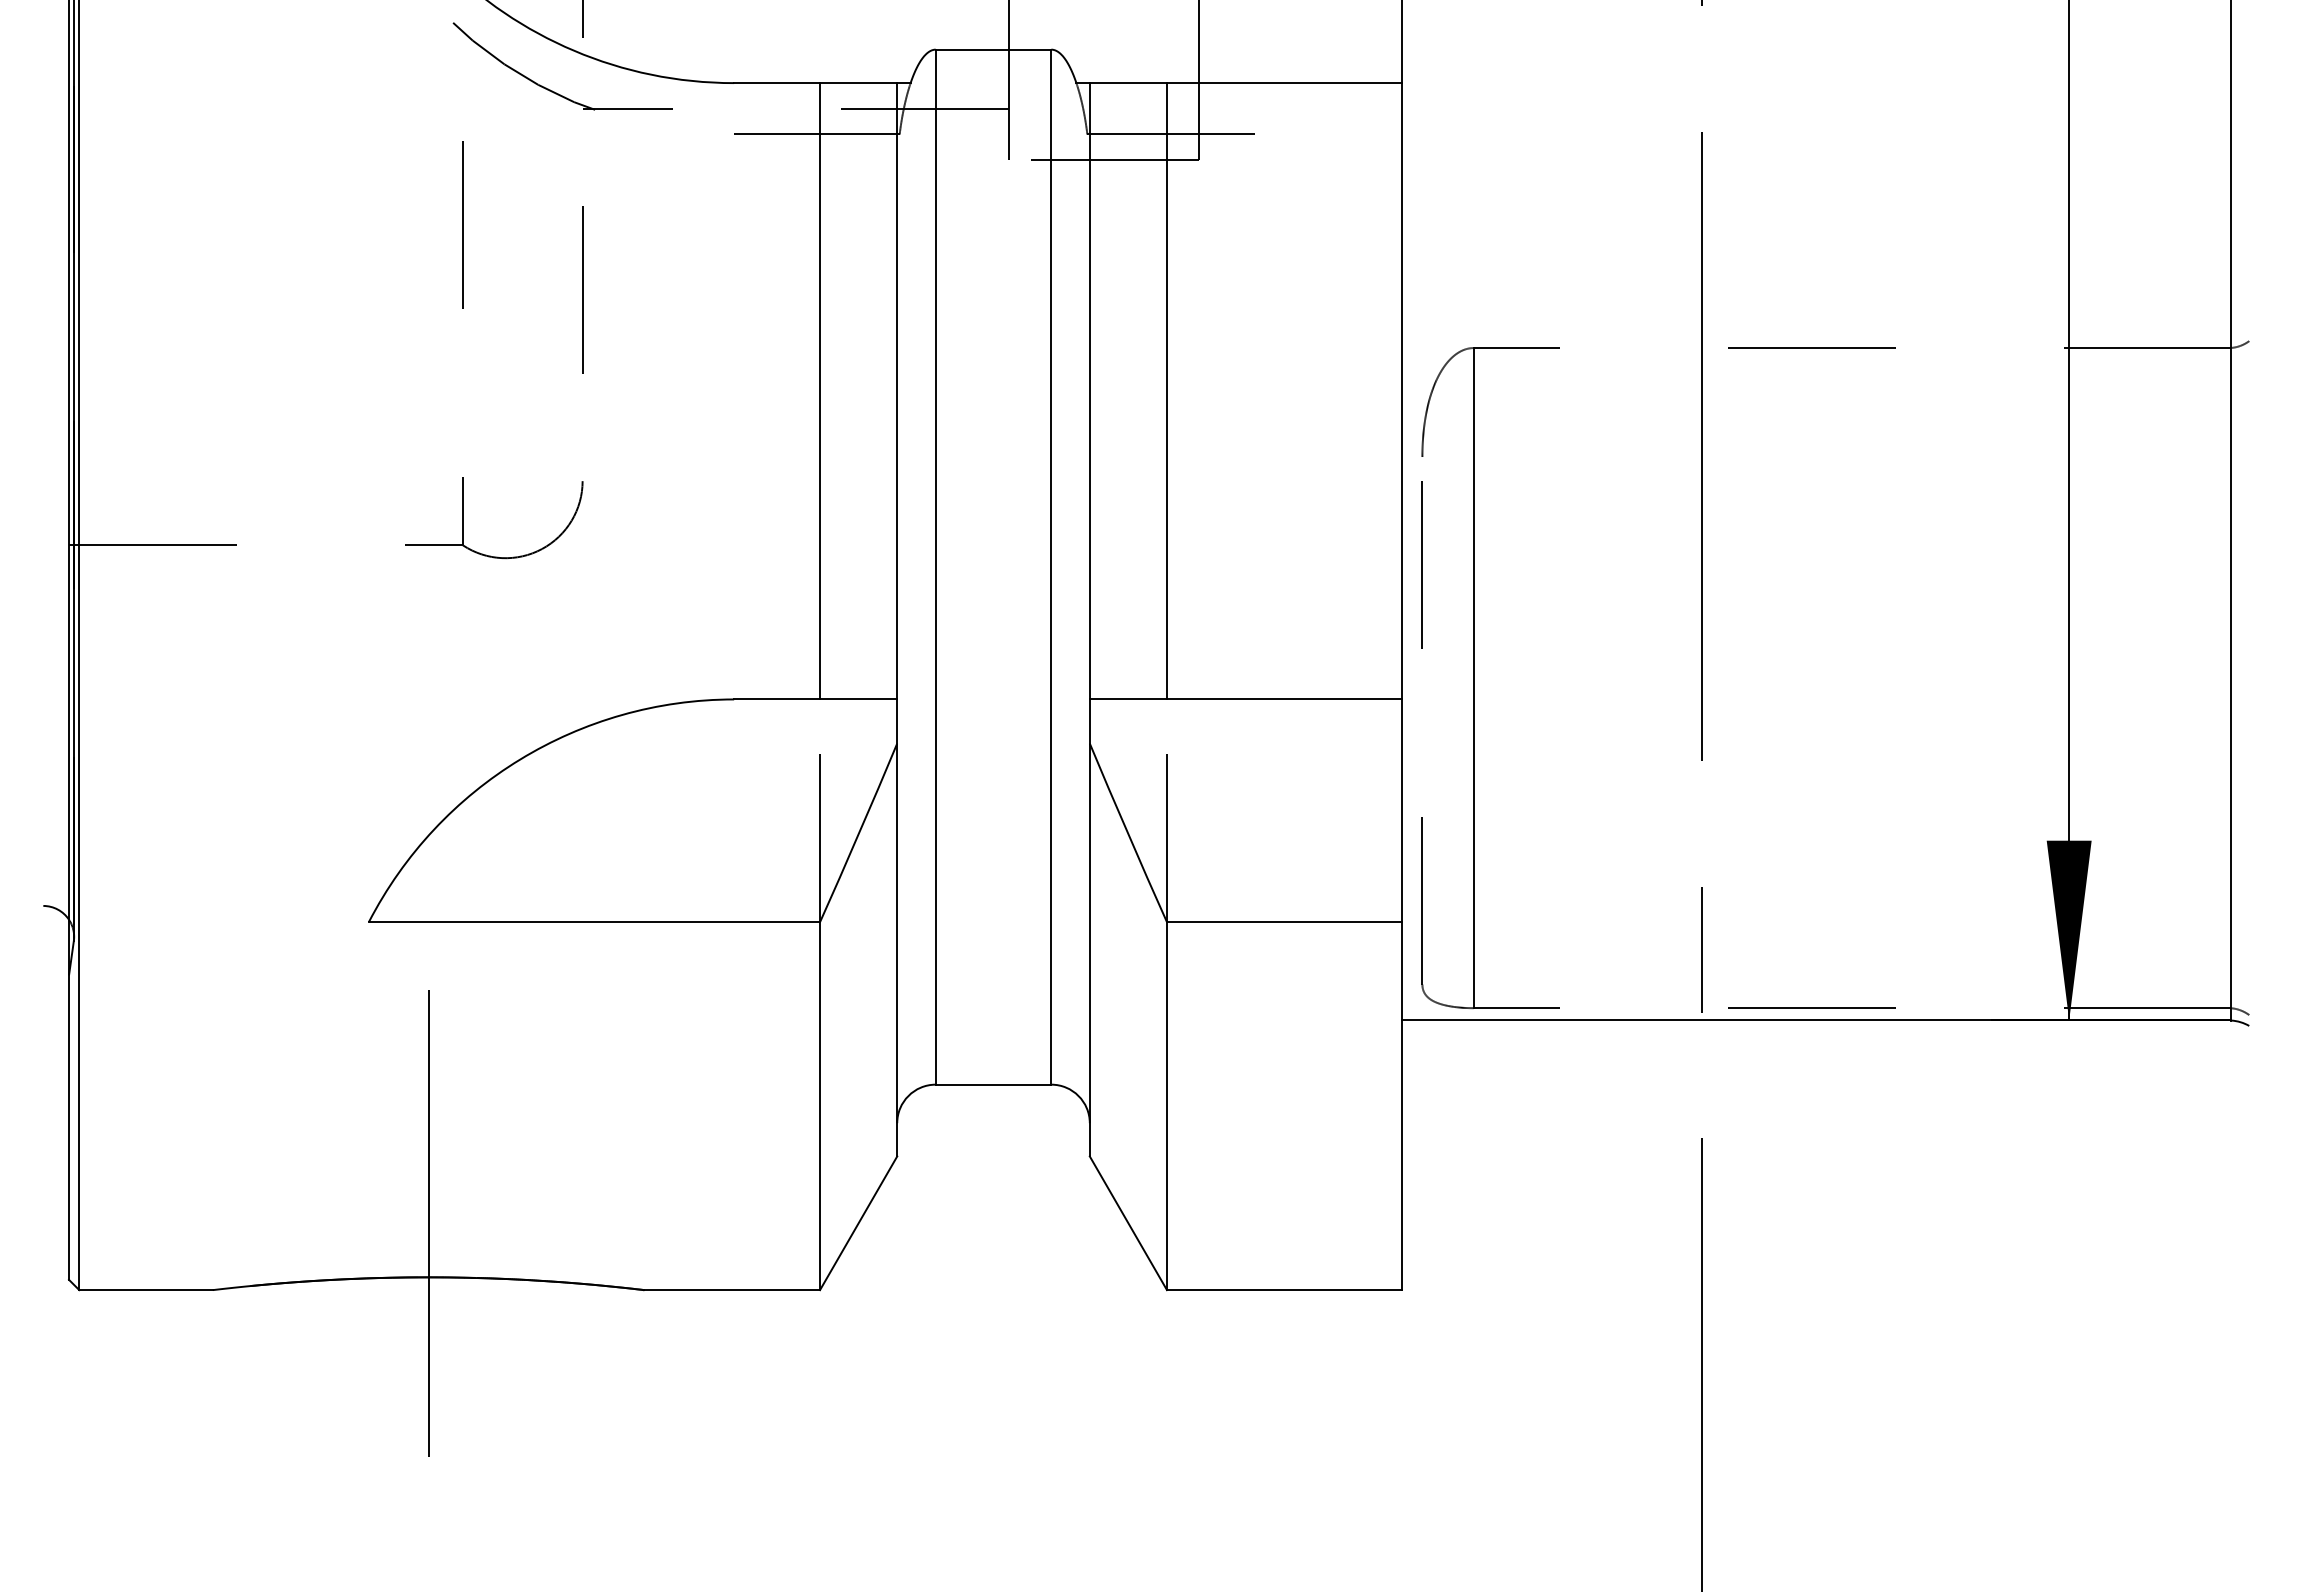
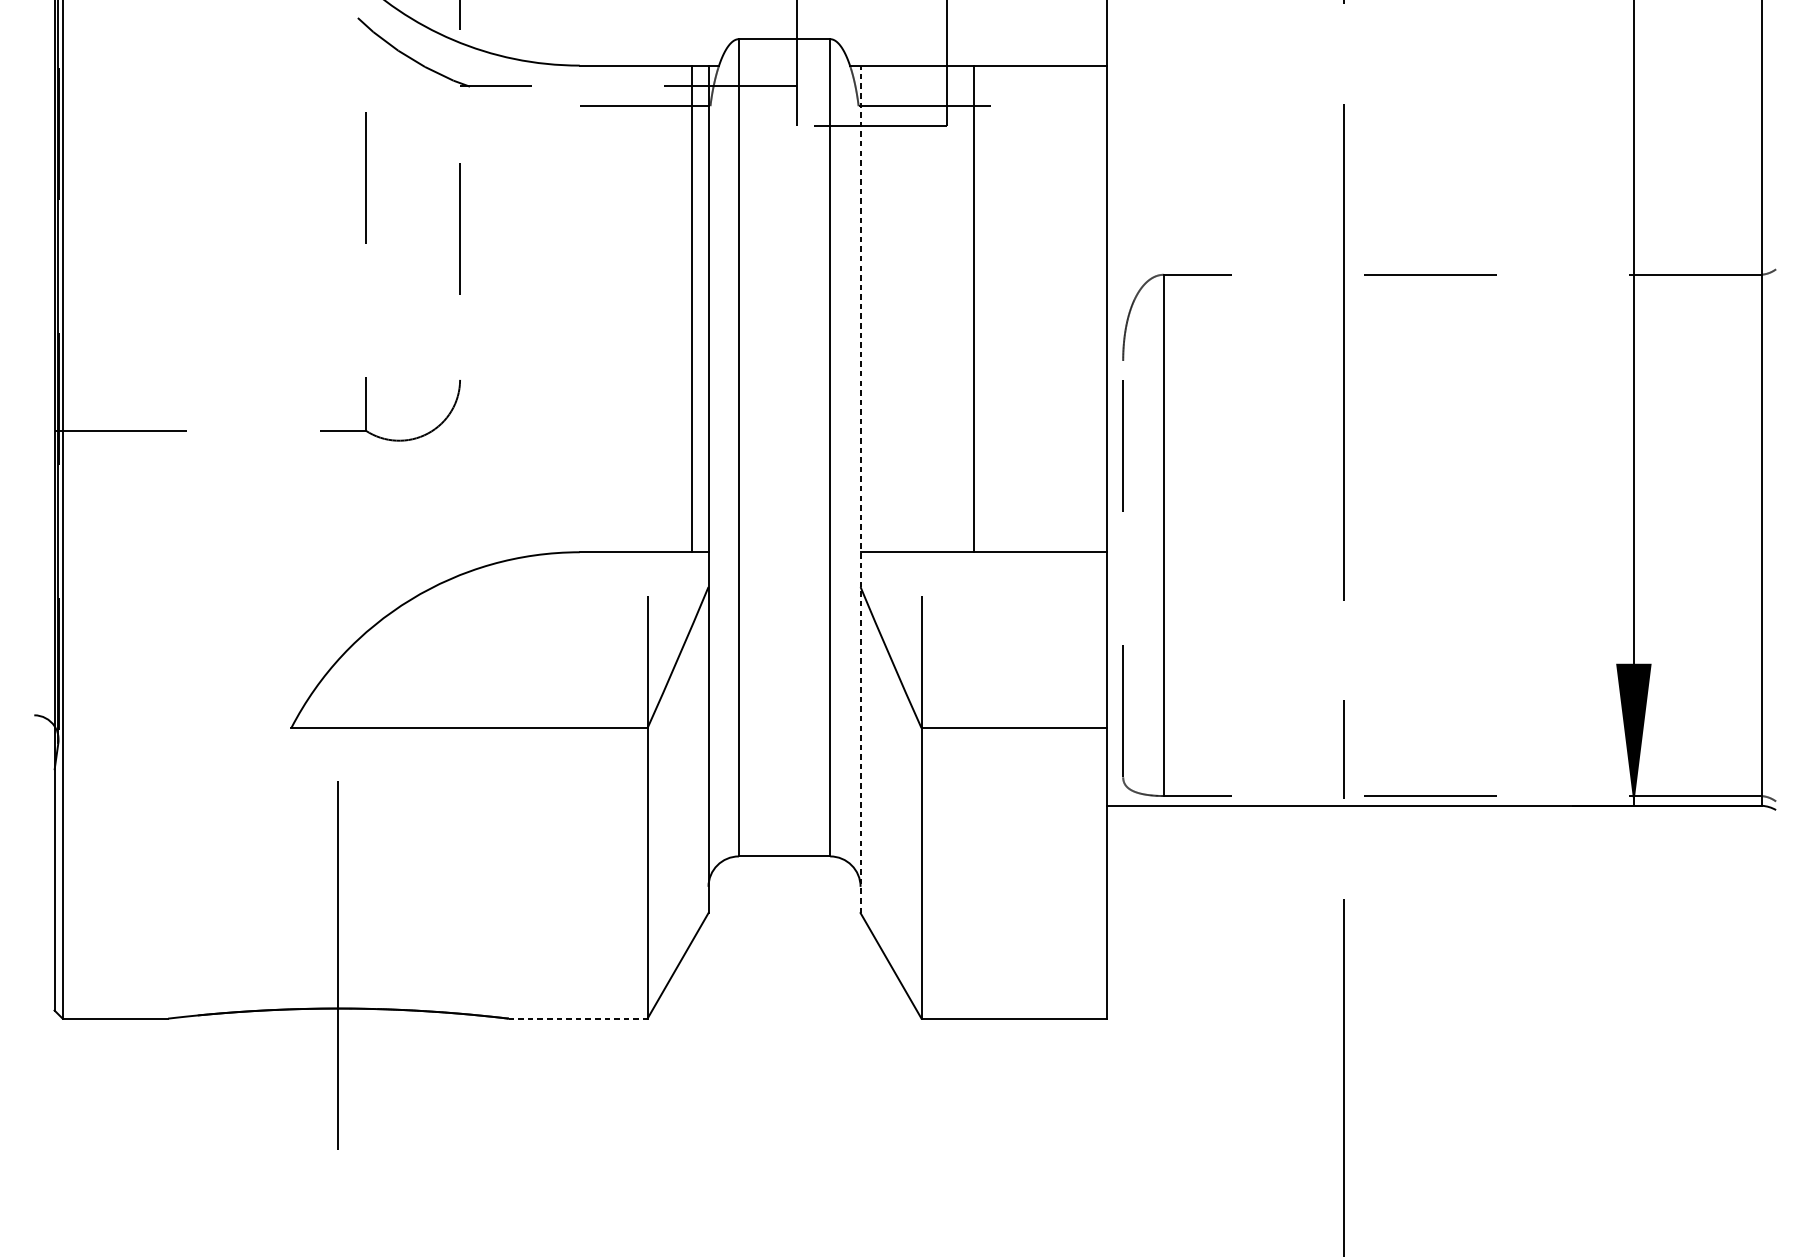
line: (820, 391) -> (692, 309), moved
line: (1167, 391) -> (974, 309), moved
line: (1089, 619) -> (860, 489), solid -> dashed
line: (732, 1290) -> (578, 1018), solid -> dashed

